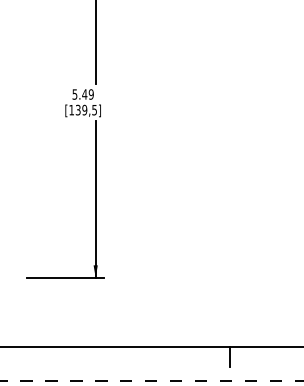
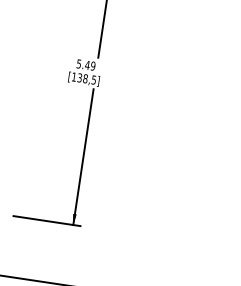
text: (84, 110) -> (85, 79), [139,5] -> [138,5]

